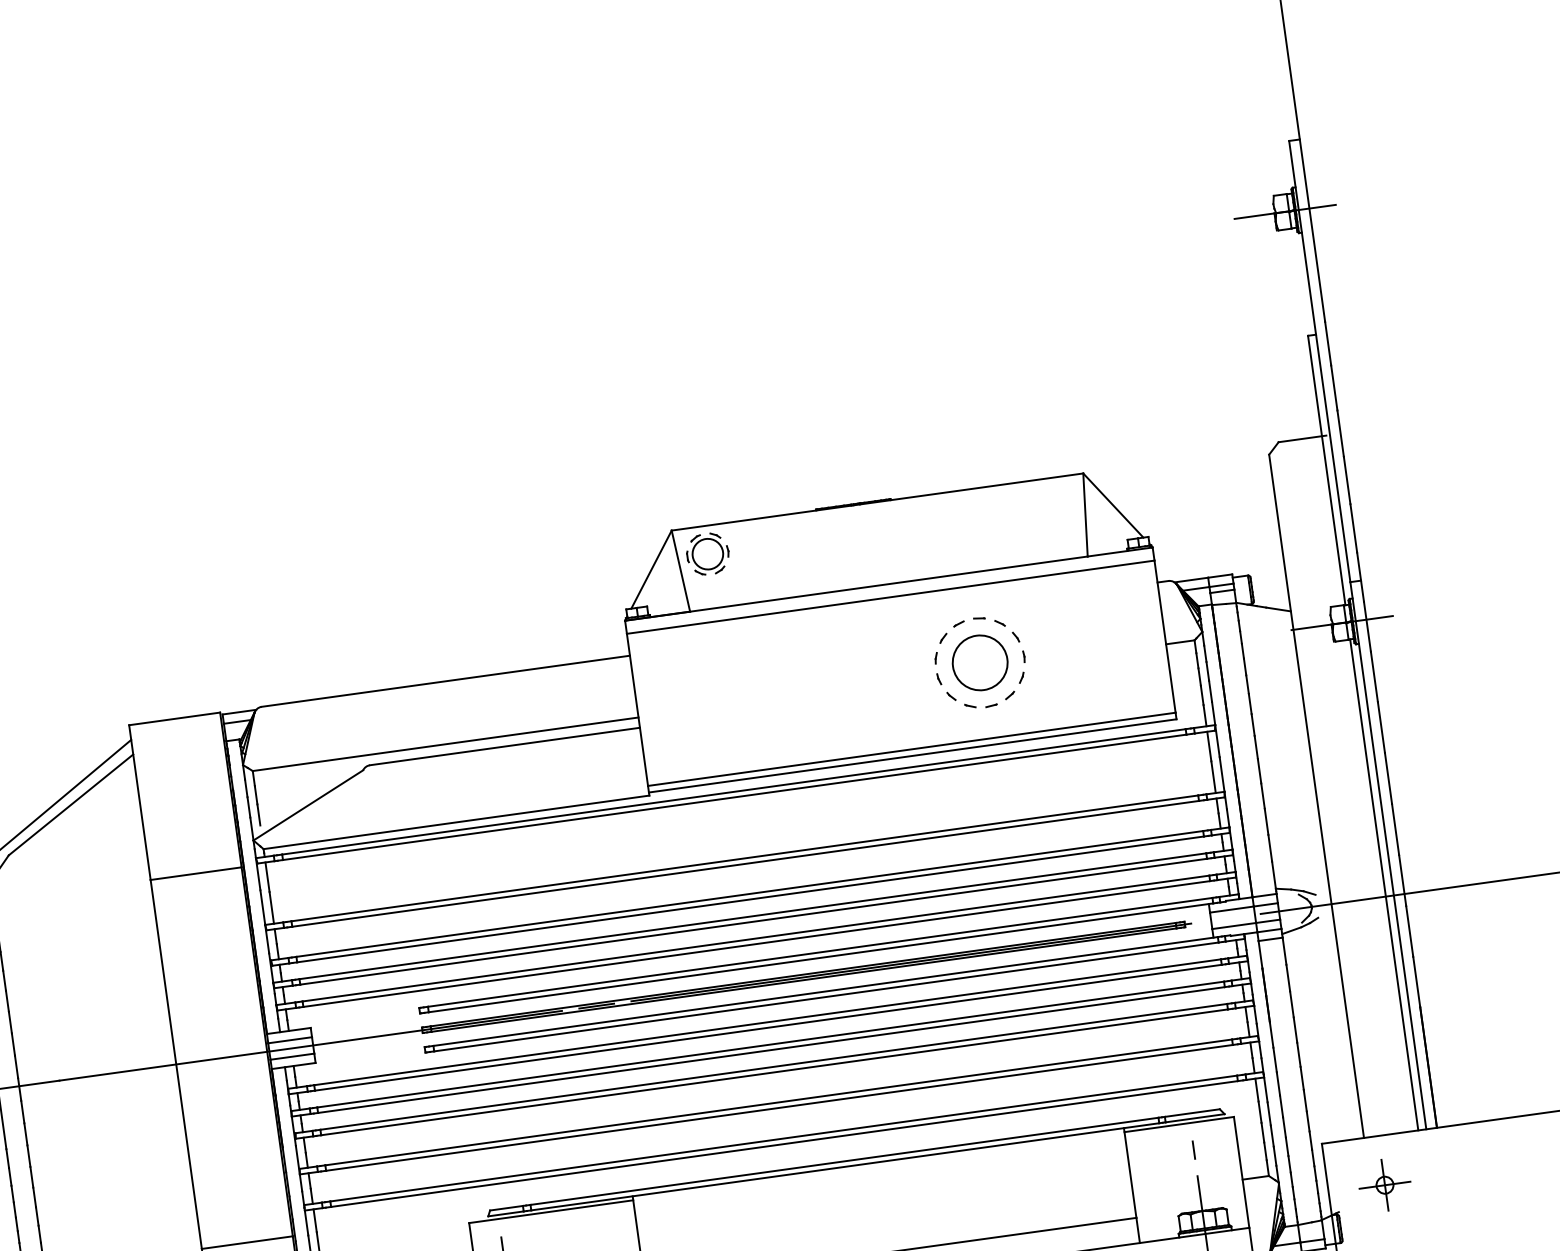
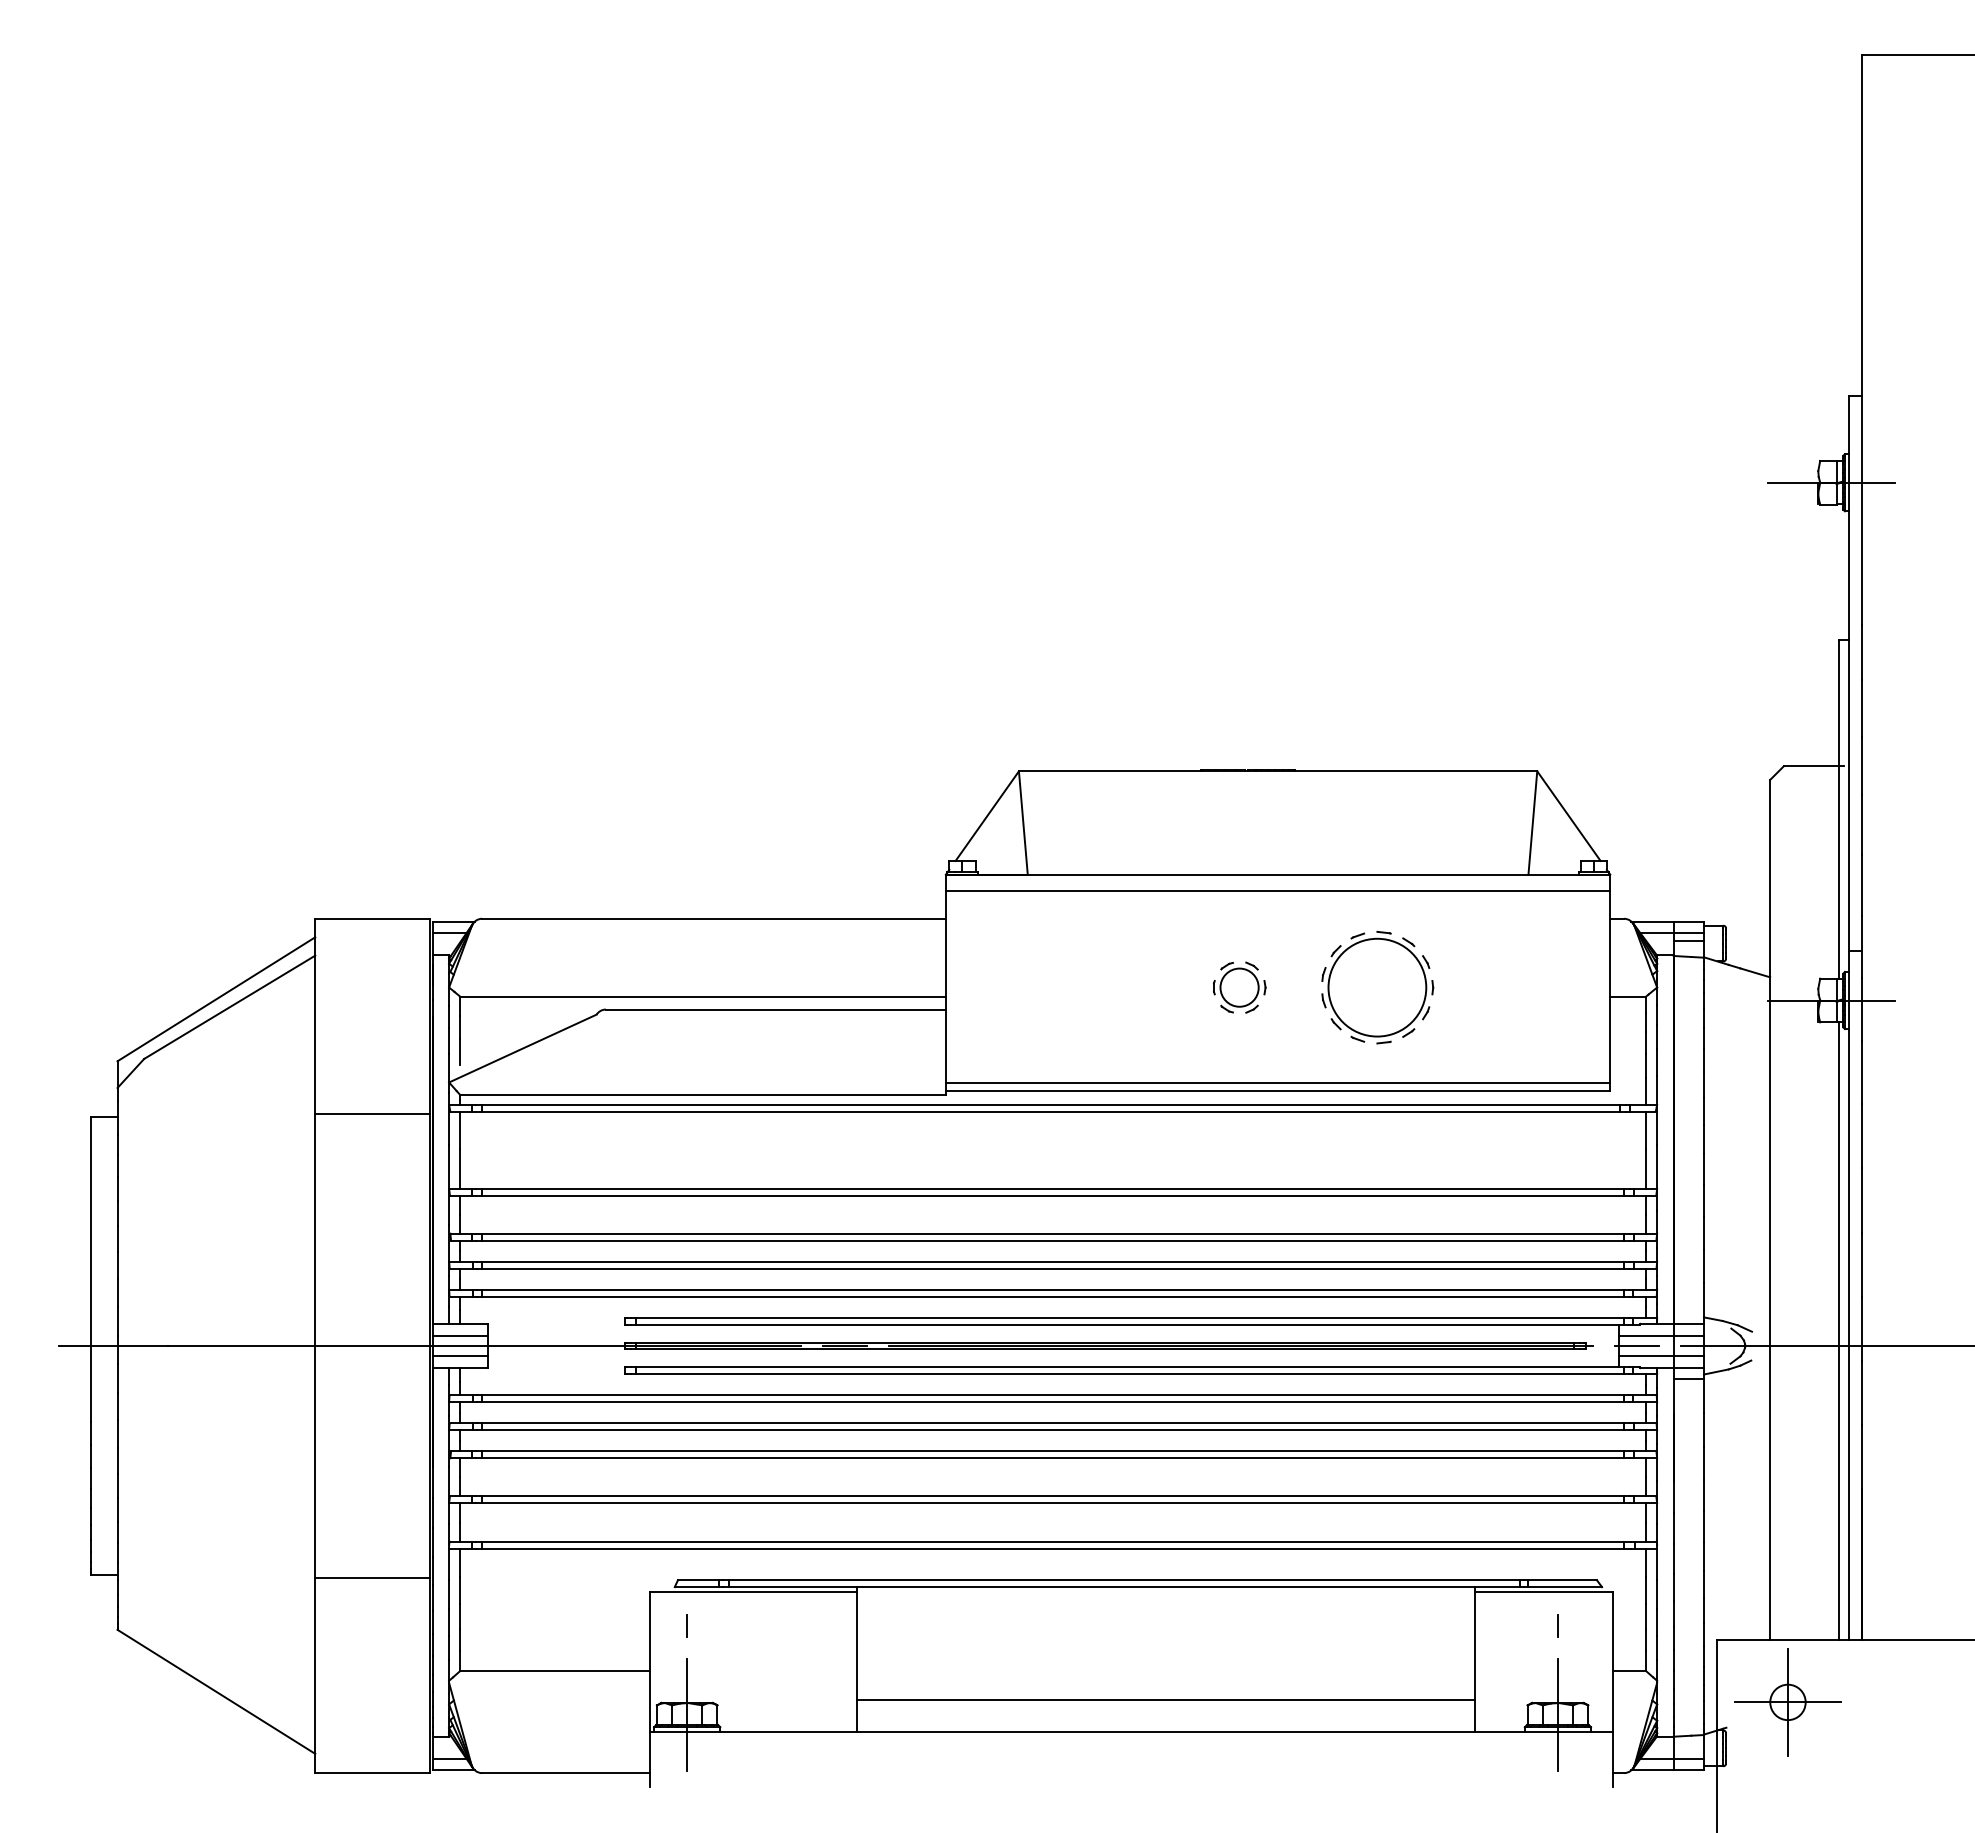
part: (707, 554) -> (1239, 987), moved
circle: (980, 662) -> (1377, 987), size x1.43
line: (1226, 918) -> (1637, 1345), added
part: (1384, 1185) -> (1787, 1702), size x1.67

